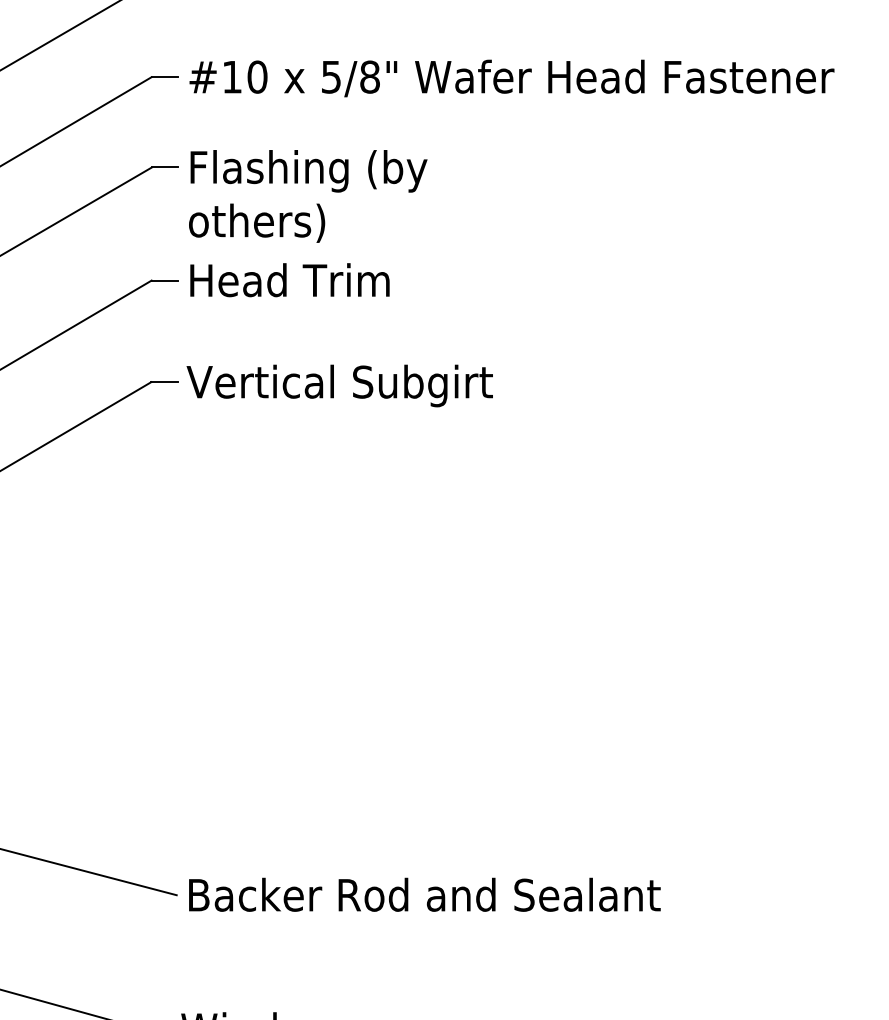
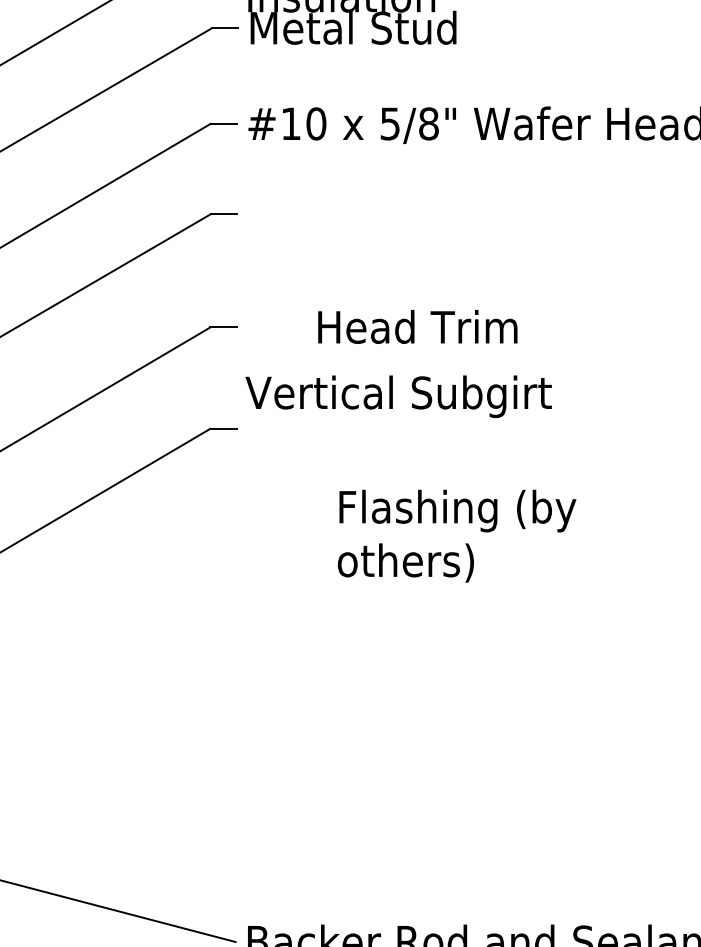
text: (308, 196) -> (457, 536), moved
text: (289, 280) -> (417, 327), moved
text: (339, 385) -> (398, 396), moved

